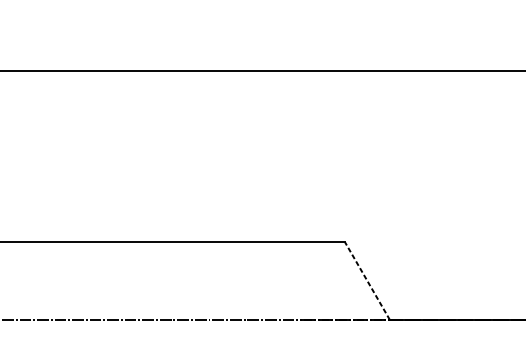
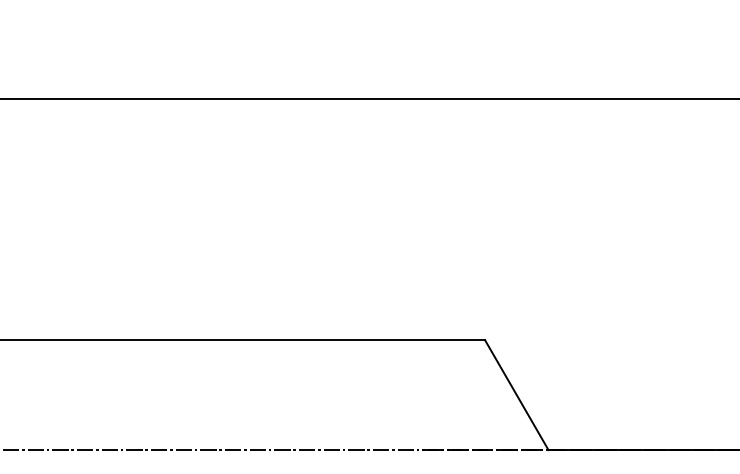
line: (367, 280) -> (516, 394), dashed -> solid

